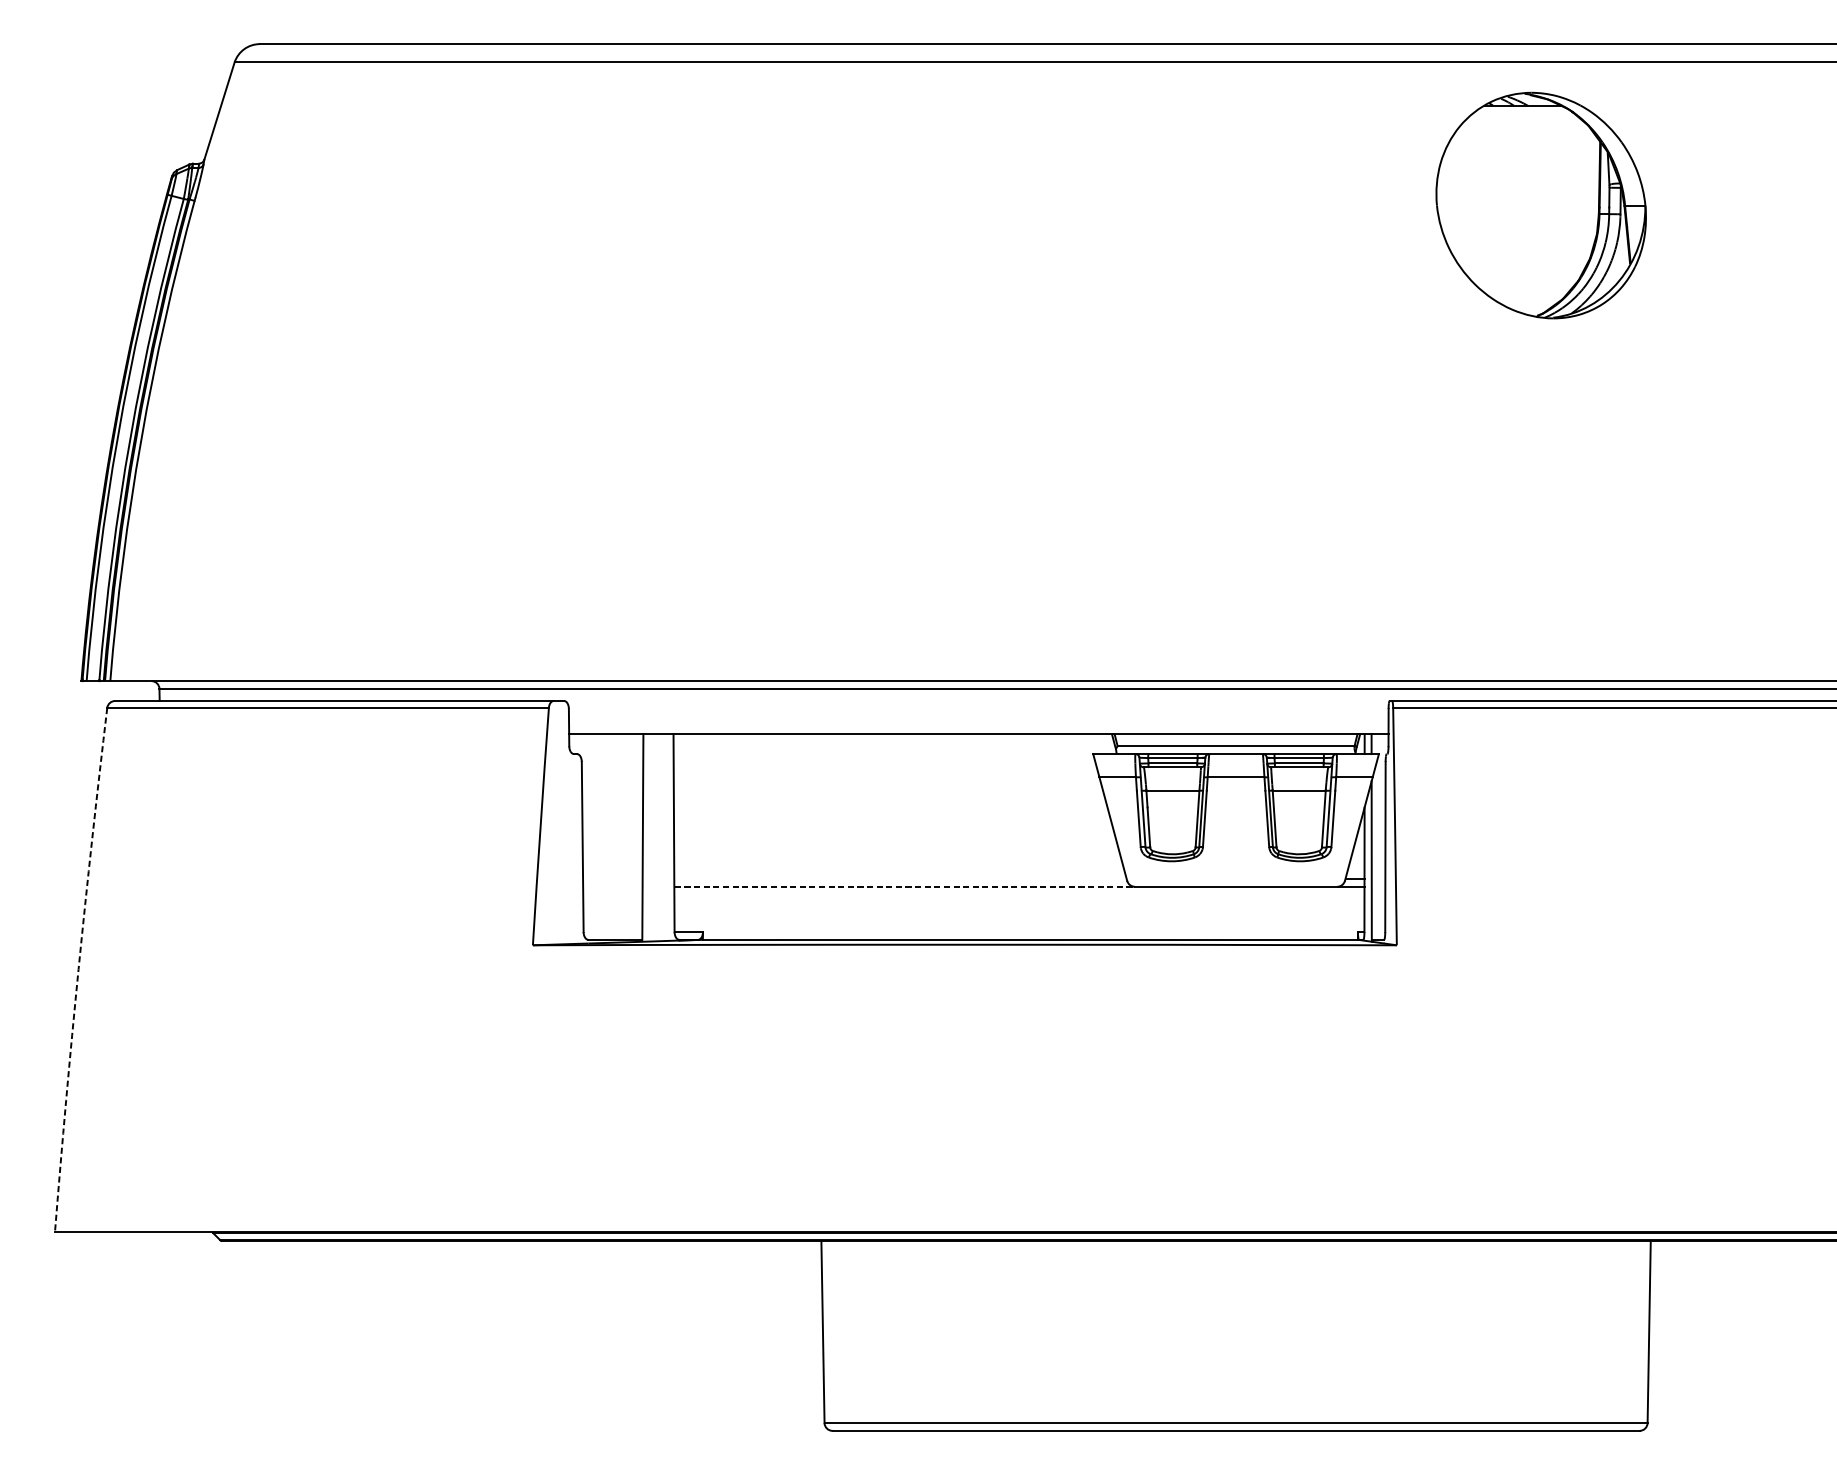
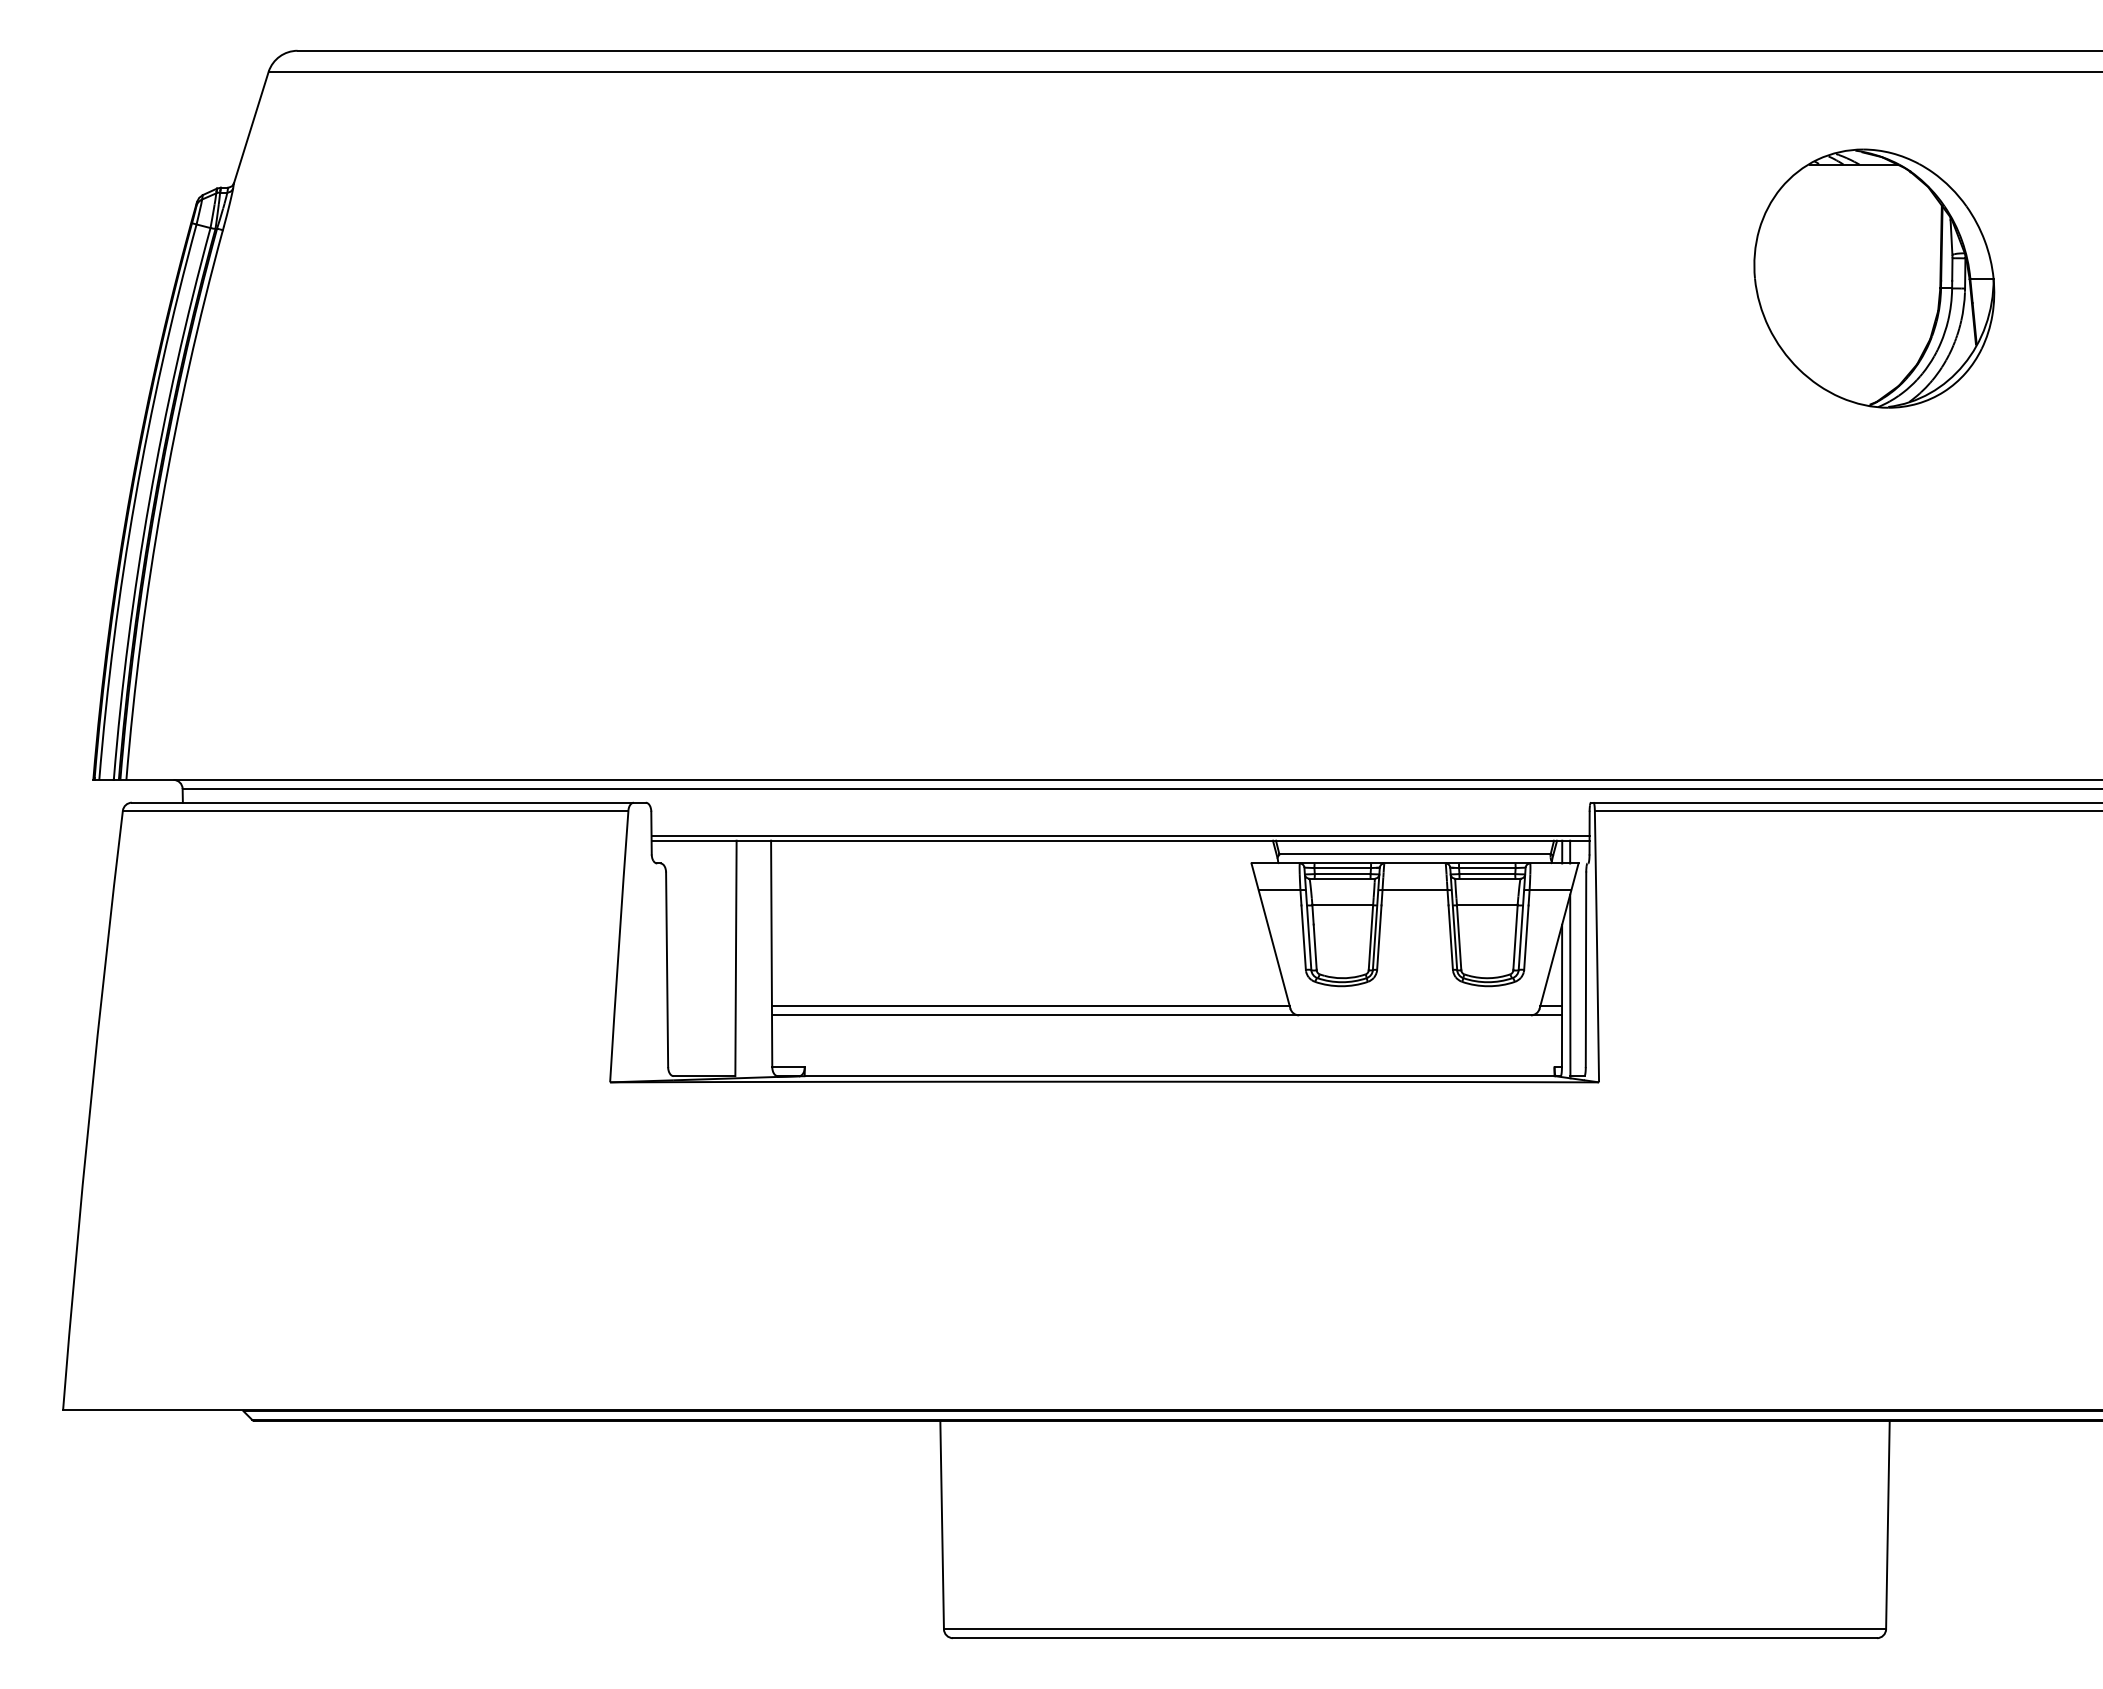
part: (1541, 205) -> (1874, 278), moved
line: (978, 730) -> (1120, 836), added
line: (900, 879) -> (1030, 1006), added
line: (905, 886) -> (1036, 1015), dashed -> solid
arc: (78, 969) -> (90, 1110), dashed -> solid

